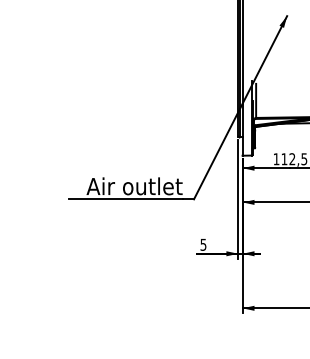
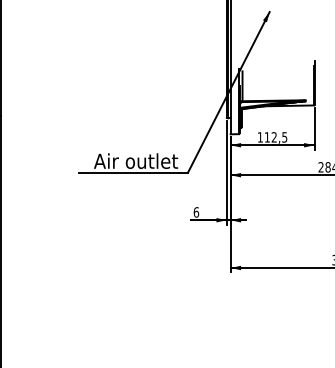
text: (203, 244) -> (196, 212), 5 -> 6

